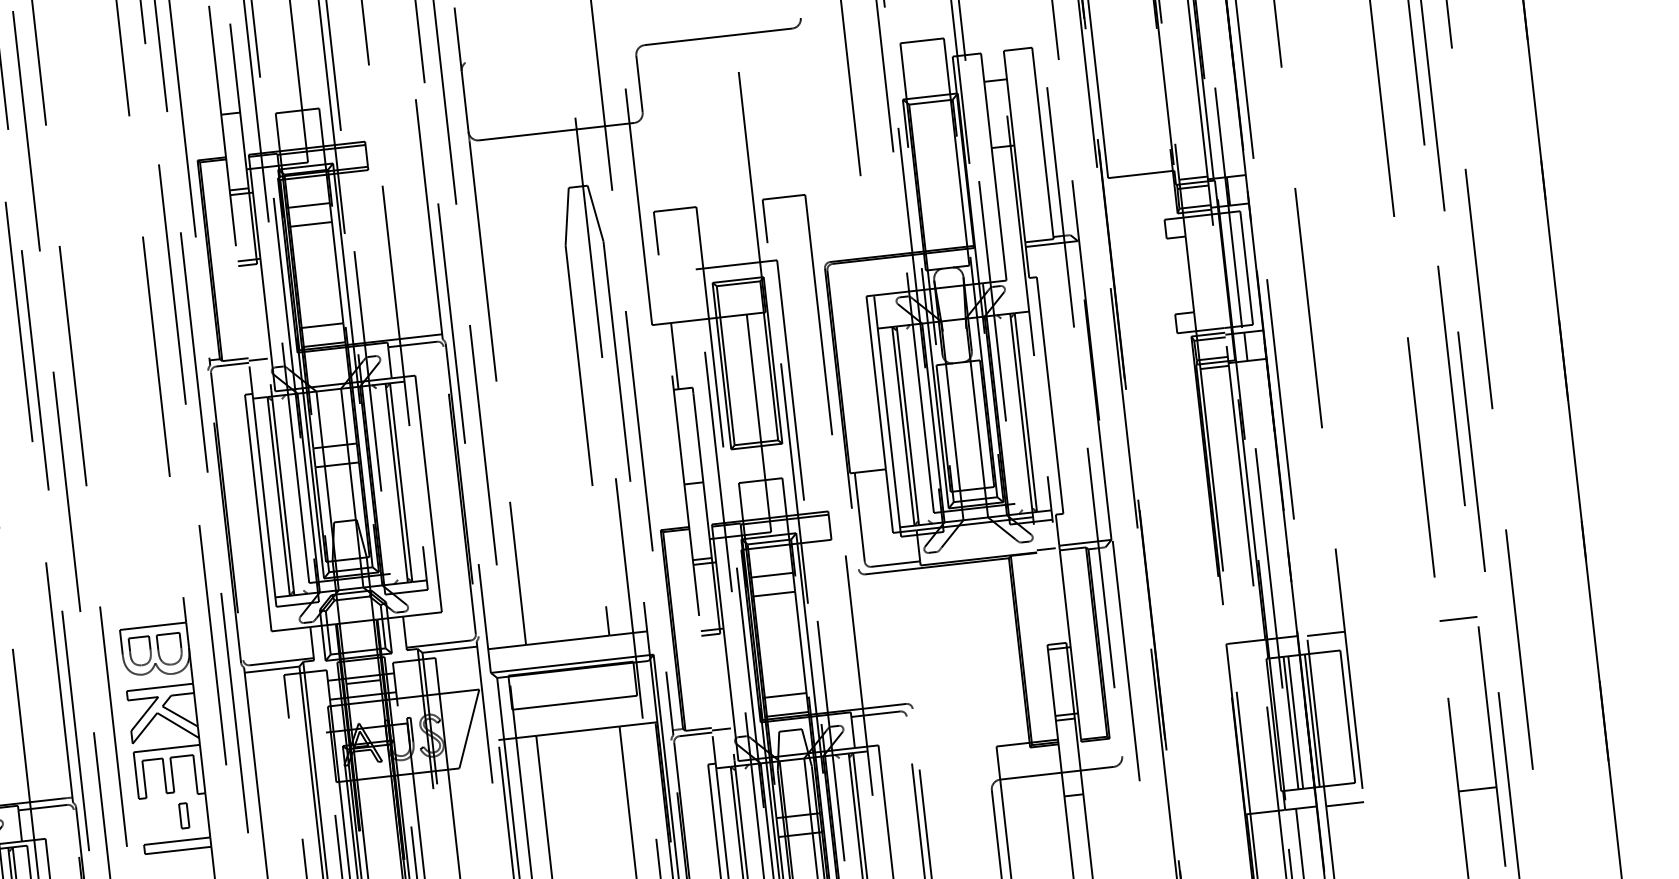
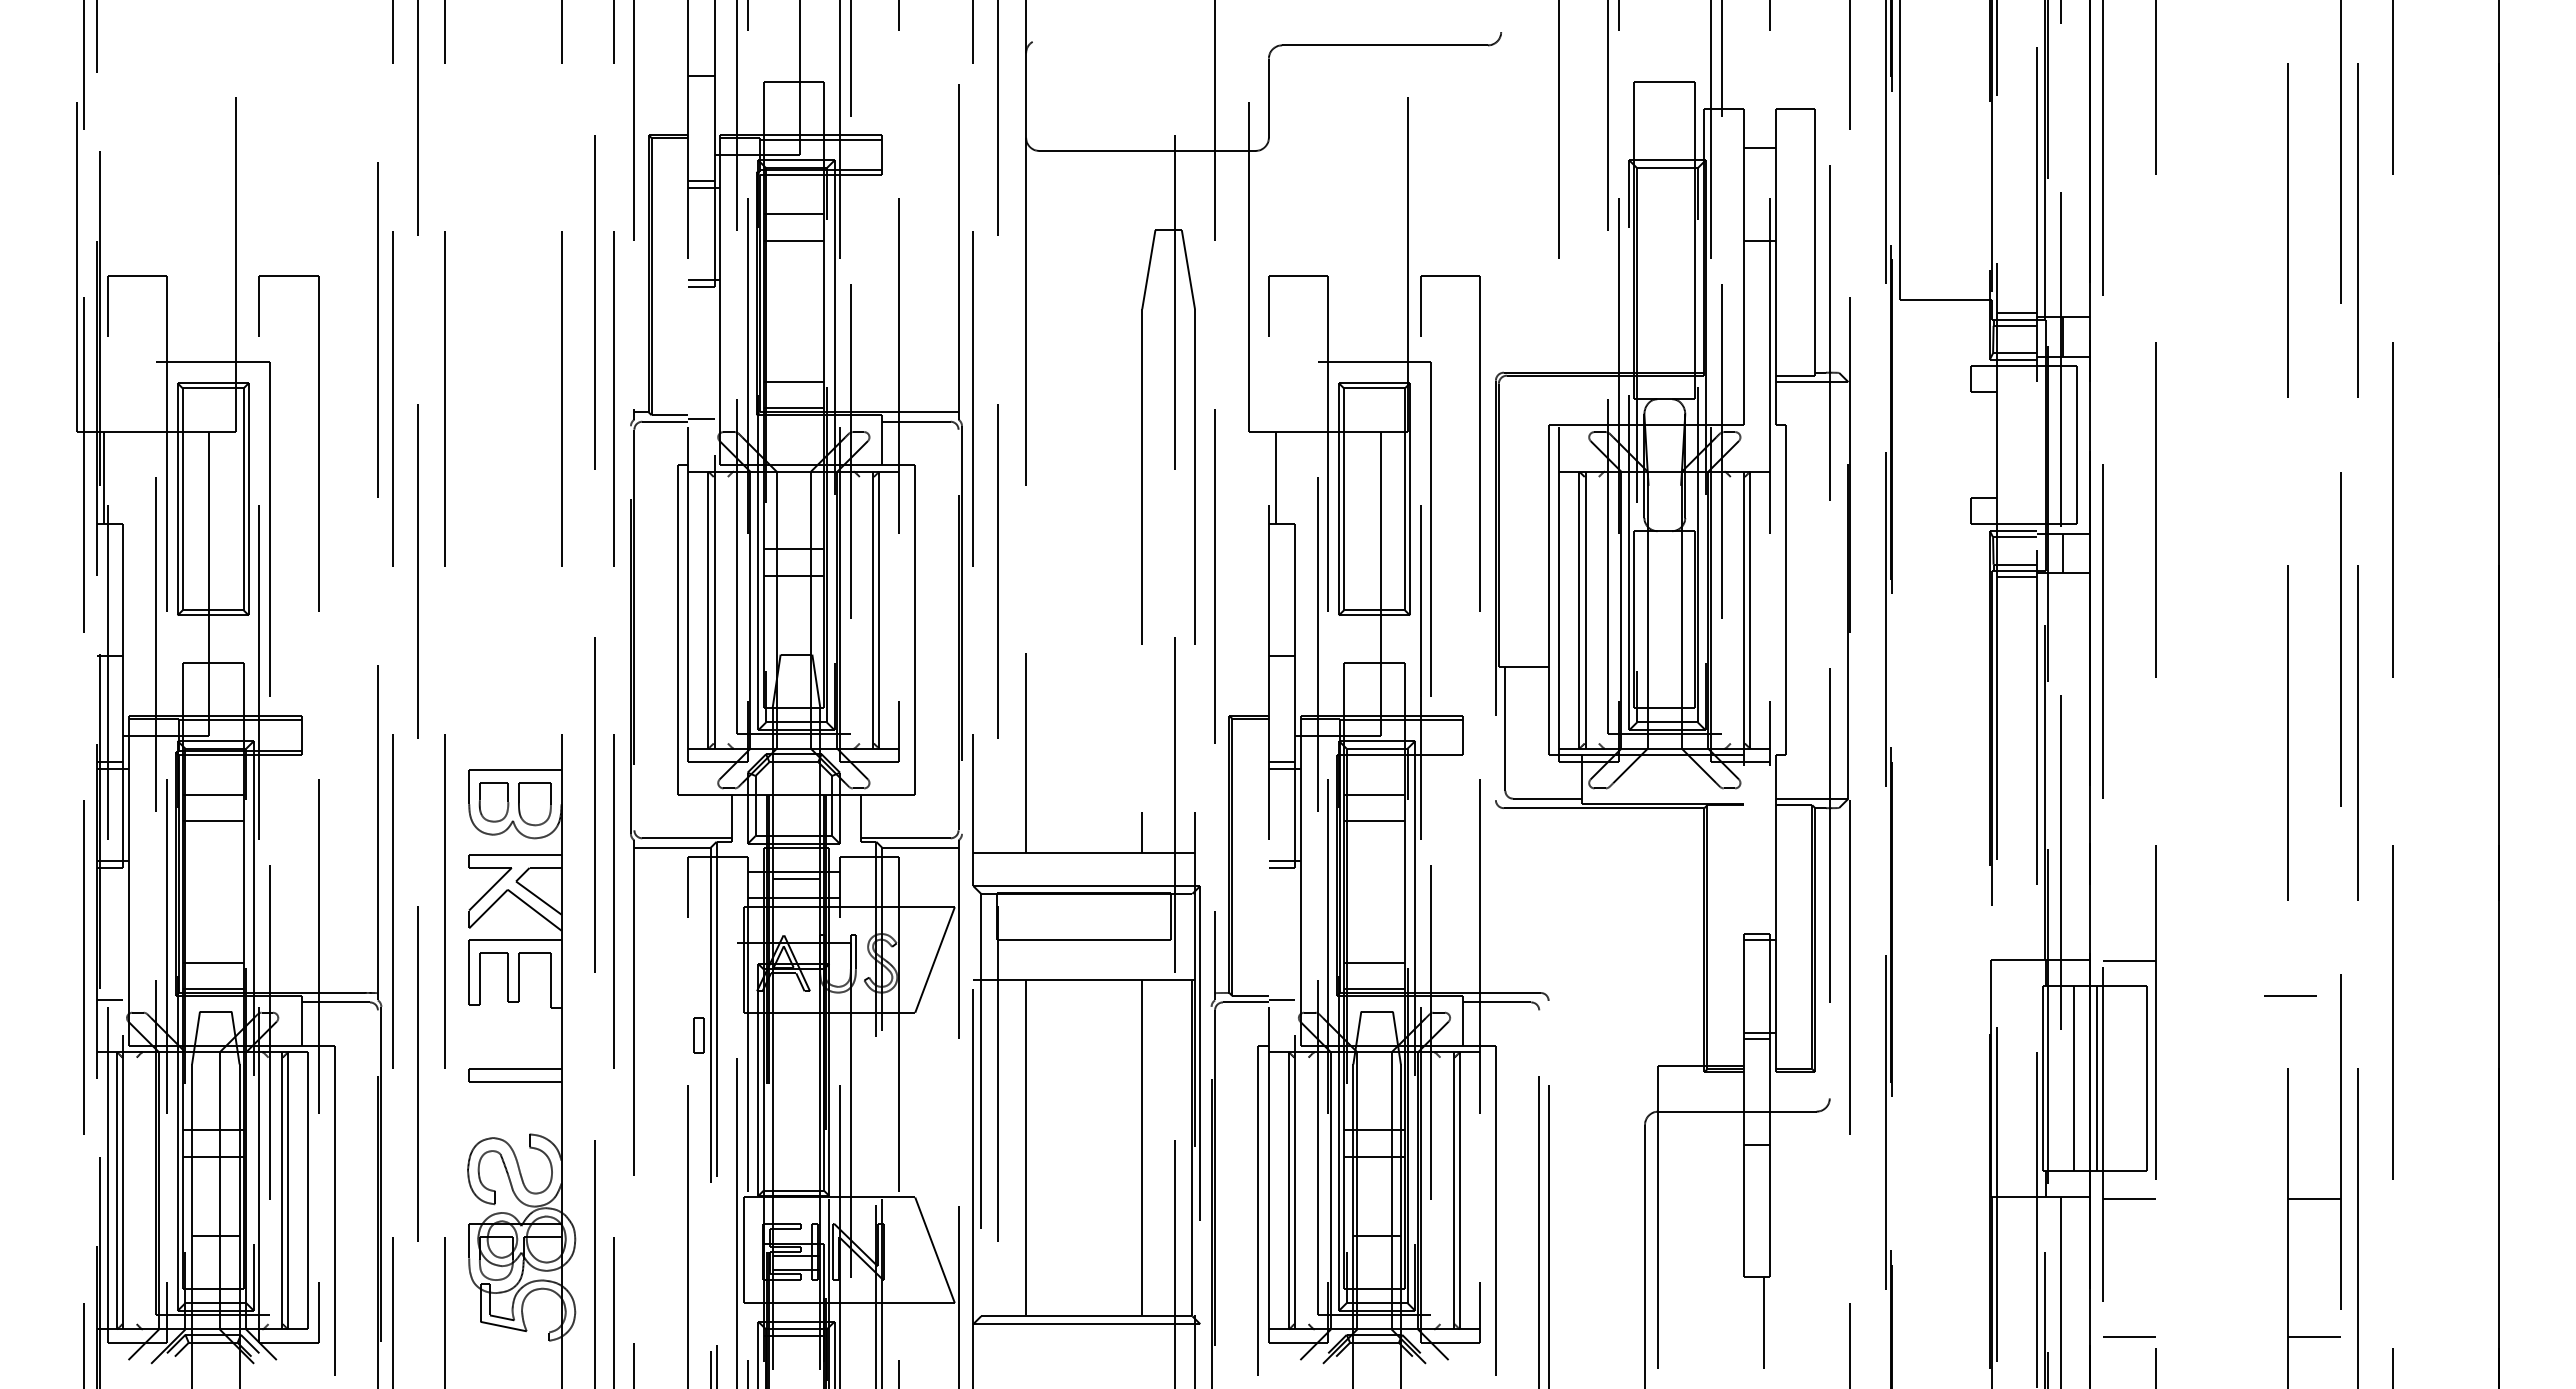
line: (1046, 549) -> (1757, 801), removed
line: (1458, 618) -> (2290, 995), moved
line: (1291, 722) -> (2067, 1078), removed
part: (183, 815) -> (698, 1035), moved

